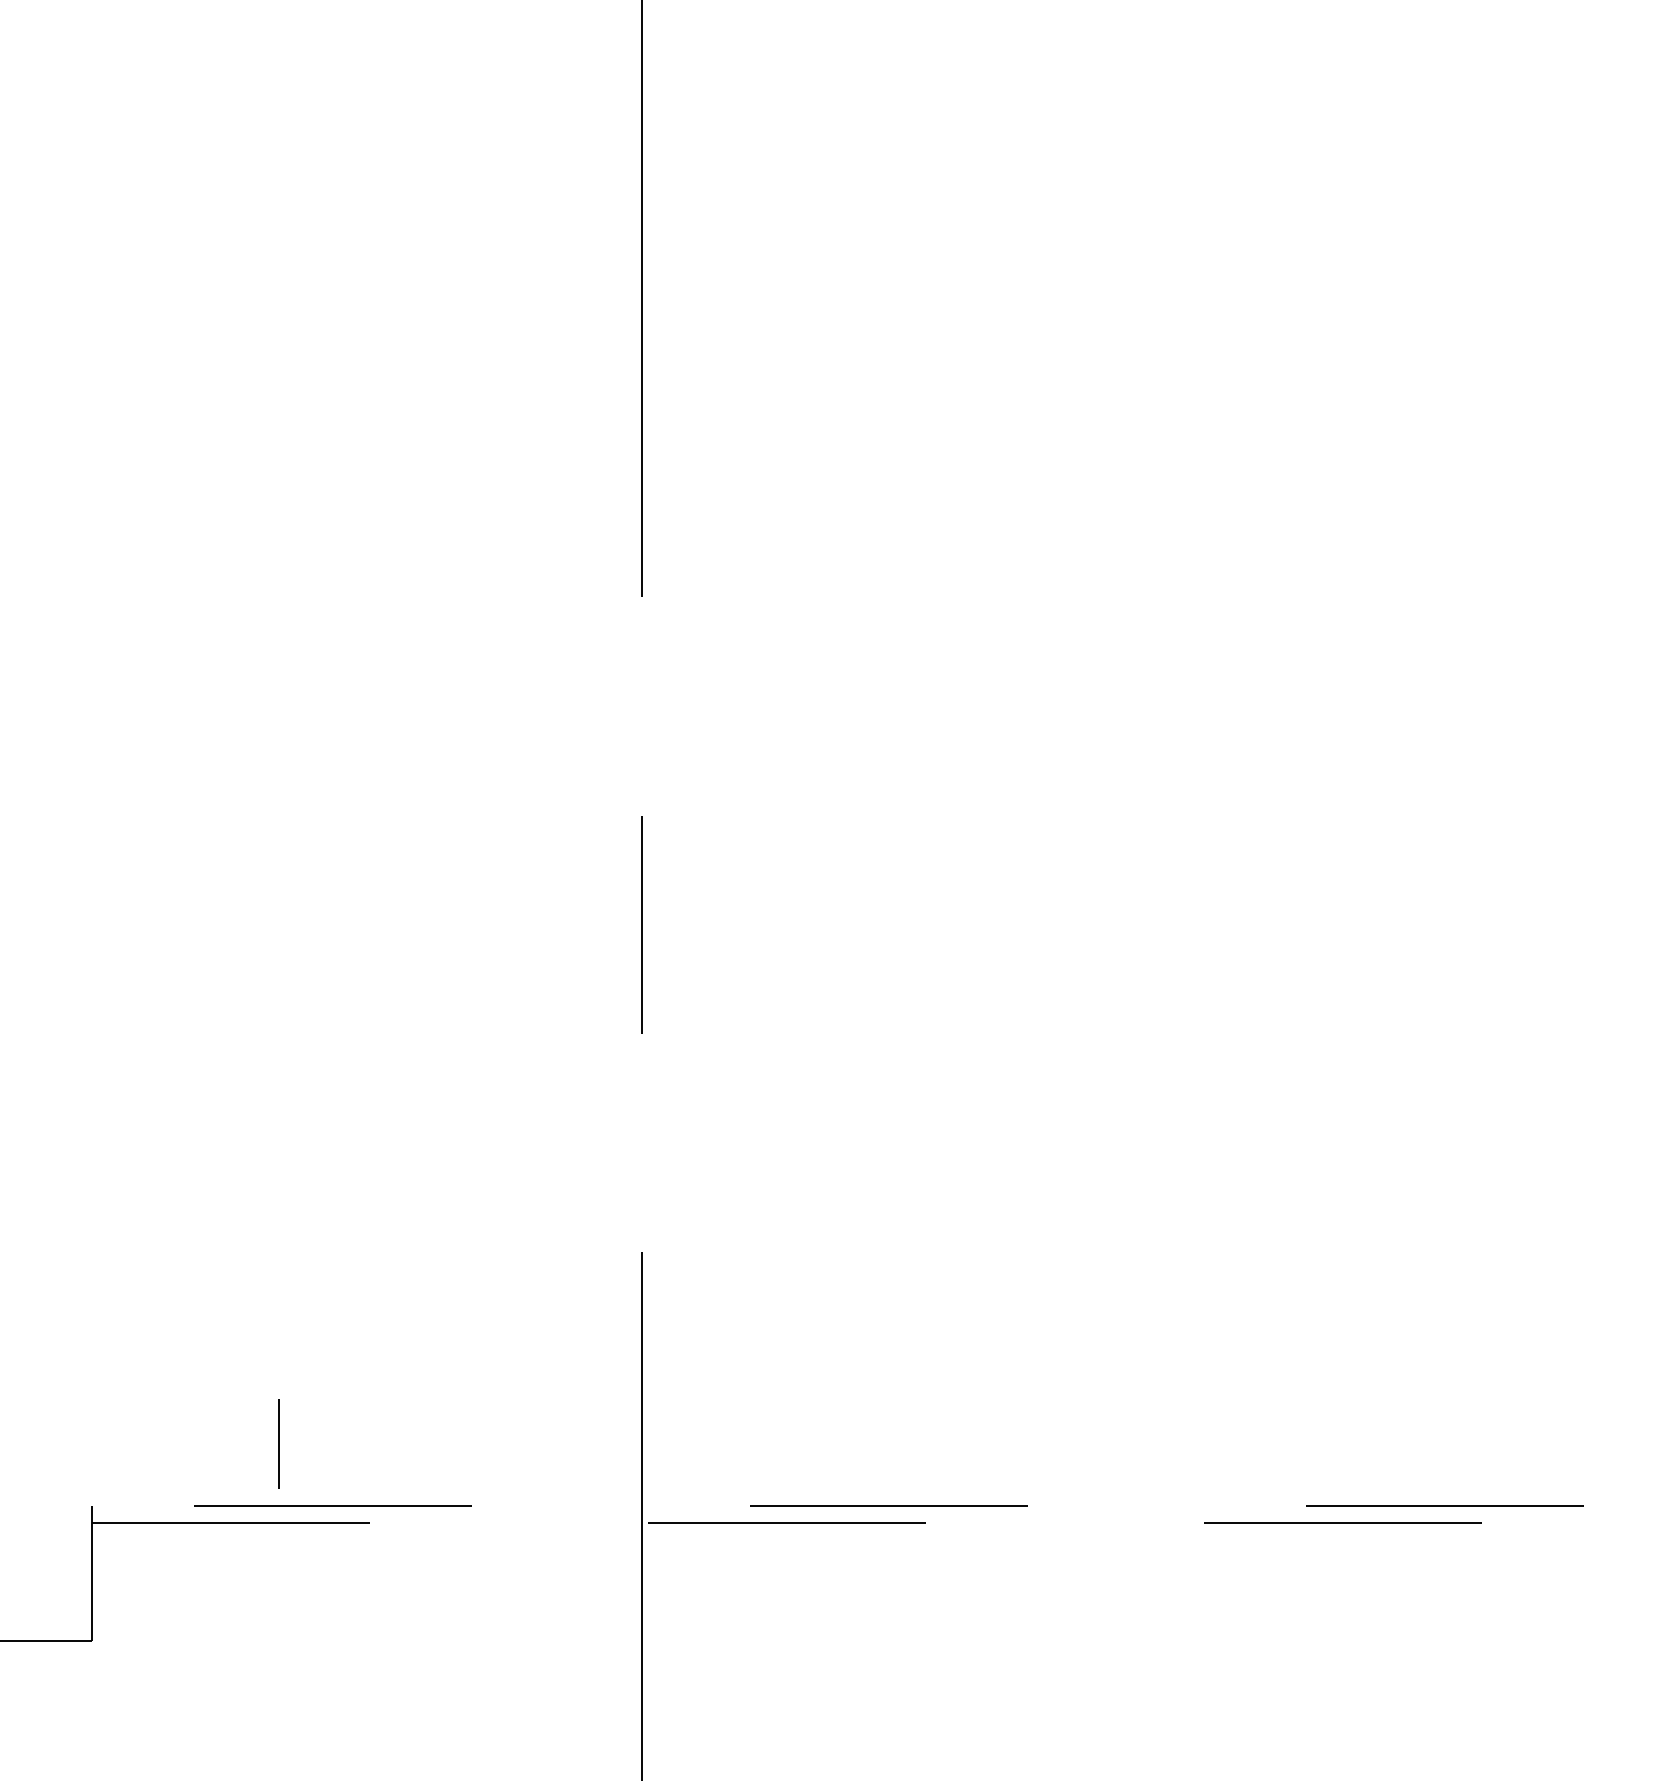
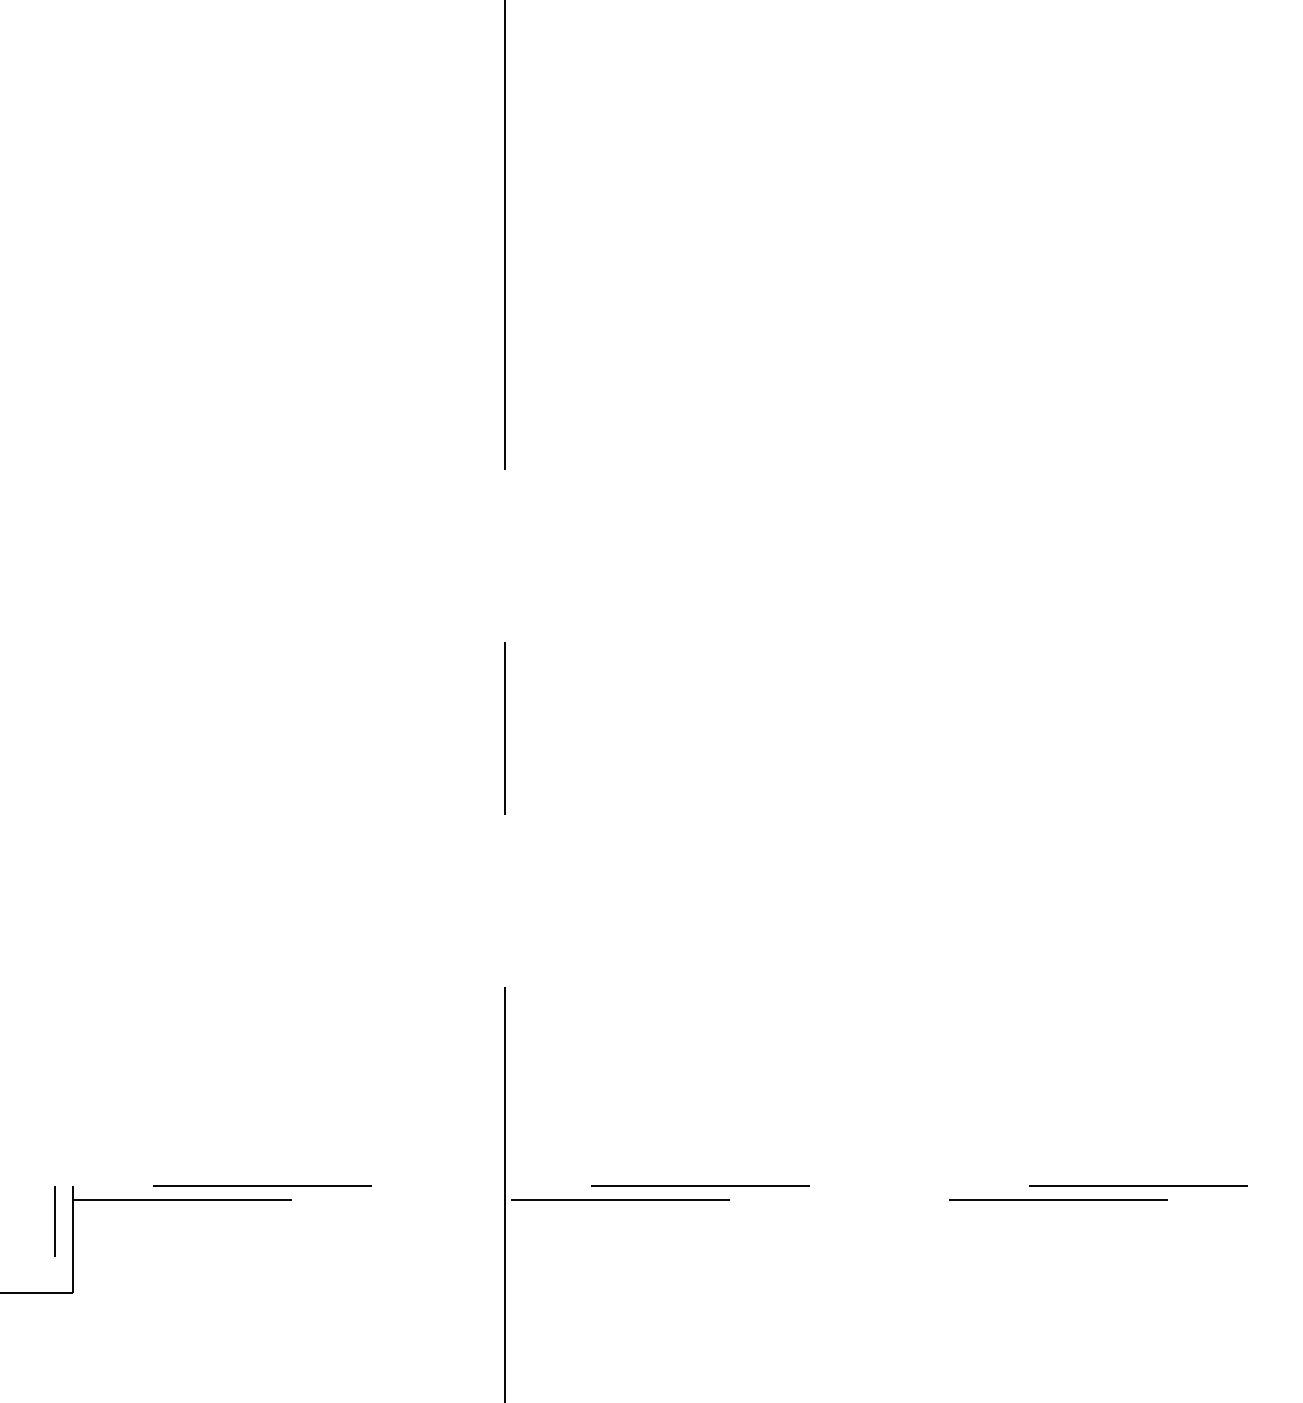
line: (278, 1444) -> (54, 1221), moved

